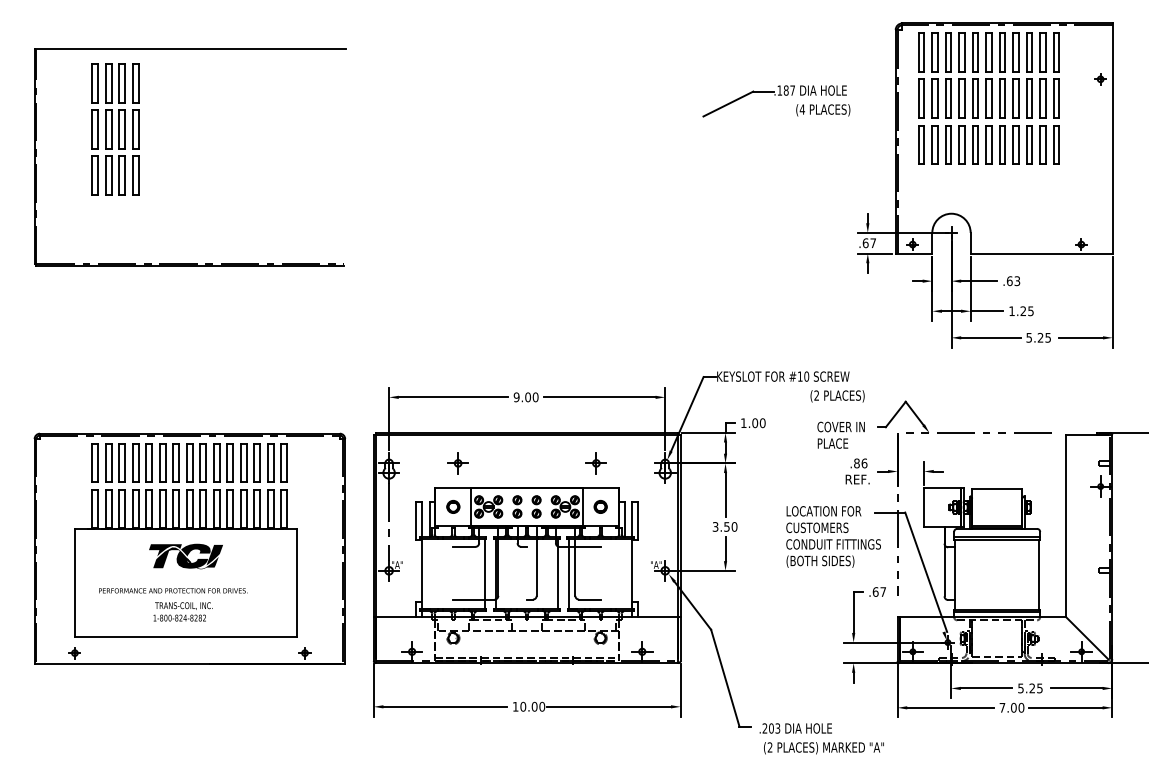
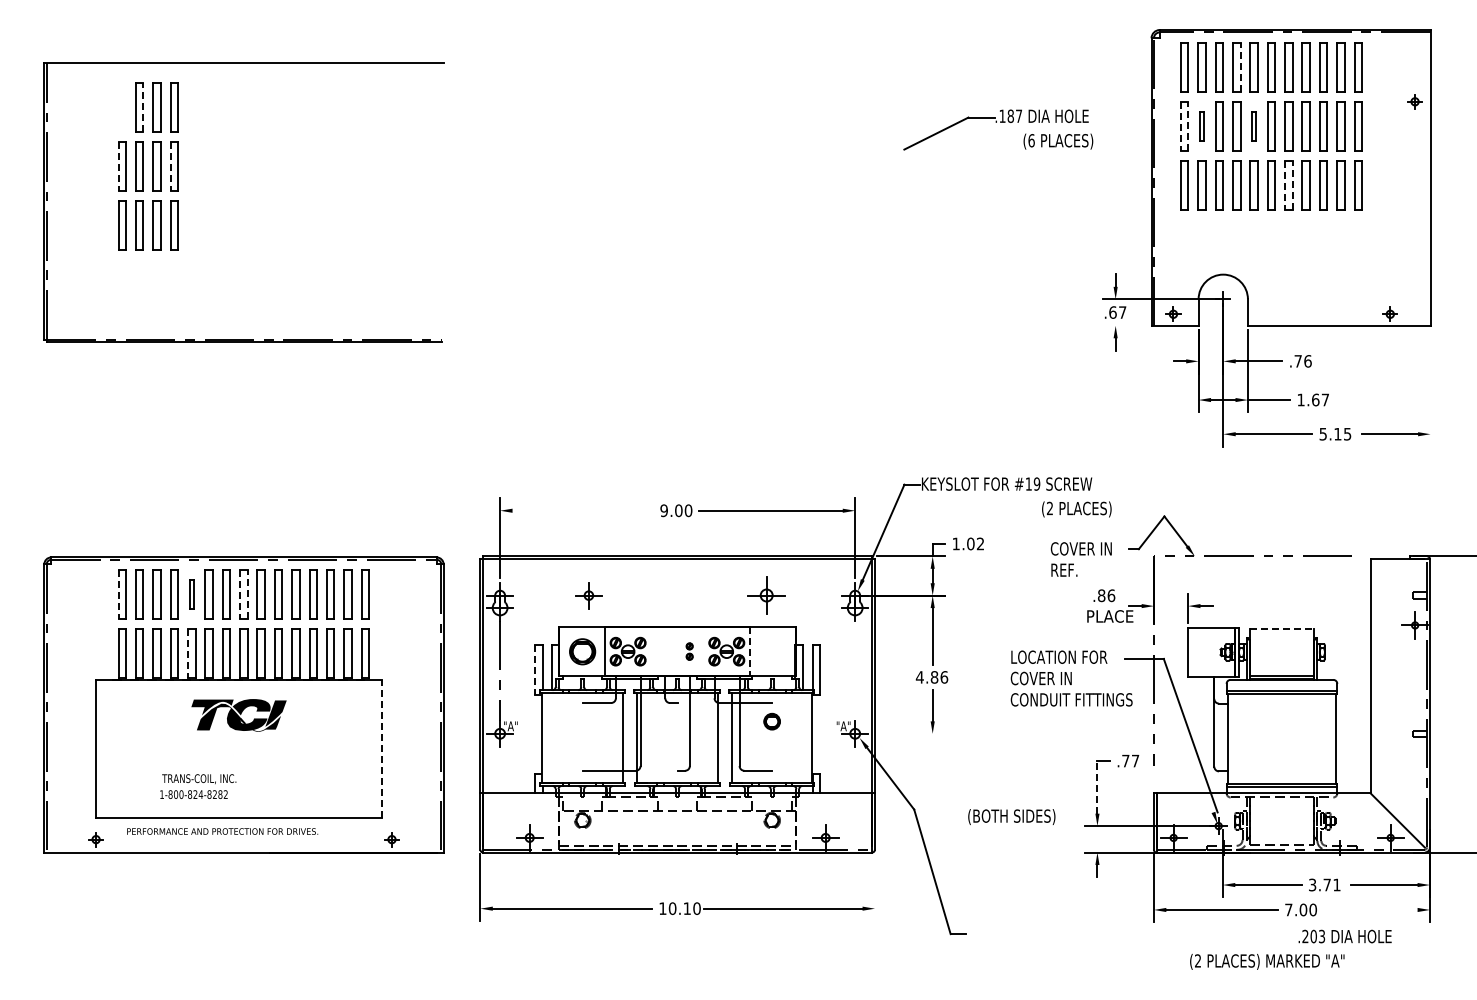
line: (964, 52) -> (1240, 67), solid -> dashed
part: (95, 83) -> (122, 107), removed
line: (111, 83) -> (143, 107), solid -> dashed
line: (918, 98) -> (1180, 126), solid -> dashed
line: (924, 98) -> (1188, 126), solid -> dashed
part: (934, 98) -> (1201, 126), size x0.6
part: (975, 98) -> (1253, 126), size x0.6
text: (802, 109) -> (1031, 140), (4 -> (6
line: (92, 129) -> (118, 166), solid -> dashed
line: (132, 129) -> (170, 166), solid -> dashed
line: (999, 144) -> (1285, 185), solid -> dashed
line: (1005, 144) -> (1292, 185), solid -> dashed
line: (875, 253) -> (1125, 325), removed
text: (1013, 281) -> (1302, 361), .63 -> .76
line: (1112, 302) -> (1430, 388), removed
text: (1027, 310) -> (1320, 399), 1.25 -> 1.67
text: (1040, 337) -> (1337, 433), 5.25 -> 5.15
text: (806, 376) -> (1036, 483), #10 -> #19
line: (453, 397) -> (582, 510), removed
text: (762, 422) -> (980, 543), 1.00 -> 1.02
text: (833, 443) -> (1071, 569), PLACE -> REF.
line: (92, 462) -> (118, 594), solid -> dashed
part: (149, 462) -> (191, 594), size x0.6
line: (187, 462) -> (240, 594), solid -> dashed
line: (192, 462) -> (247, 594), solid -> dashed
part: (596, 463) -> (766, 595), size x1.4
text: (864, 479) -> (1111, 616), REF. -> PLACE
line: (996, 488) -> (1281, 628), solid -> dashed
part: (453, 506) -> (582, 651), size x1.6
part: (517, 506) -> (665, 651), removed
part: (536, 506) -> (689, 651), size x0.6
line: (583, 506) -> (749, 651), solid -> dashed
part: (600, 506) -> (771, 721), moved
line: (146, 508) -> (188, 653), solid -> dashed
line: (416, 521) -> (535, 670), solid -> dashed
text: (724, 527) -> (931, 677), 3.50 -> 4.86
text: (820, 527) -> (1054, 678), CUSTOMERS -> COVER IN
text: (820, 561) -> (1011, 816), moved
line: (706, 570) -> (908, 733), removed
line: (296, 582) -> (381, 748), solid -> dashed
text: (173, 590) -> (222, 831), moved
text: (875, 591) -> (1125, 760), .67 -> .77
text: (183, 611) -> (198, 786), moved
line: (853, 611) -> (1097, 786), solid -> dashed
text: (1030, 688) -> (1324, 884), 5.25 -> 3.71
line: (681, 690) -> (875, 887), removed
text: (534, 706) -> (687, 908), 10.00 -> 10.10
line: (1066, 707) -> (1370, 909), removed
text: (795, 728) -> (1344, 936), moved
text: (824, 747) -> (1267, 961), moved

